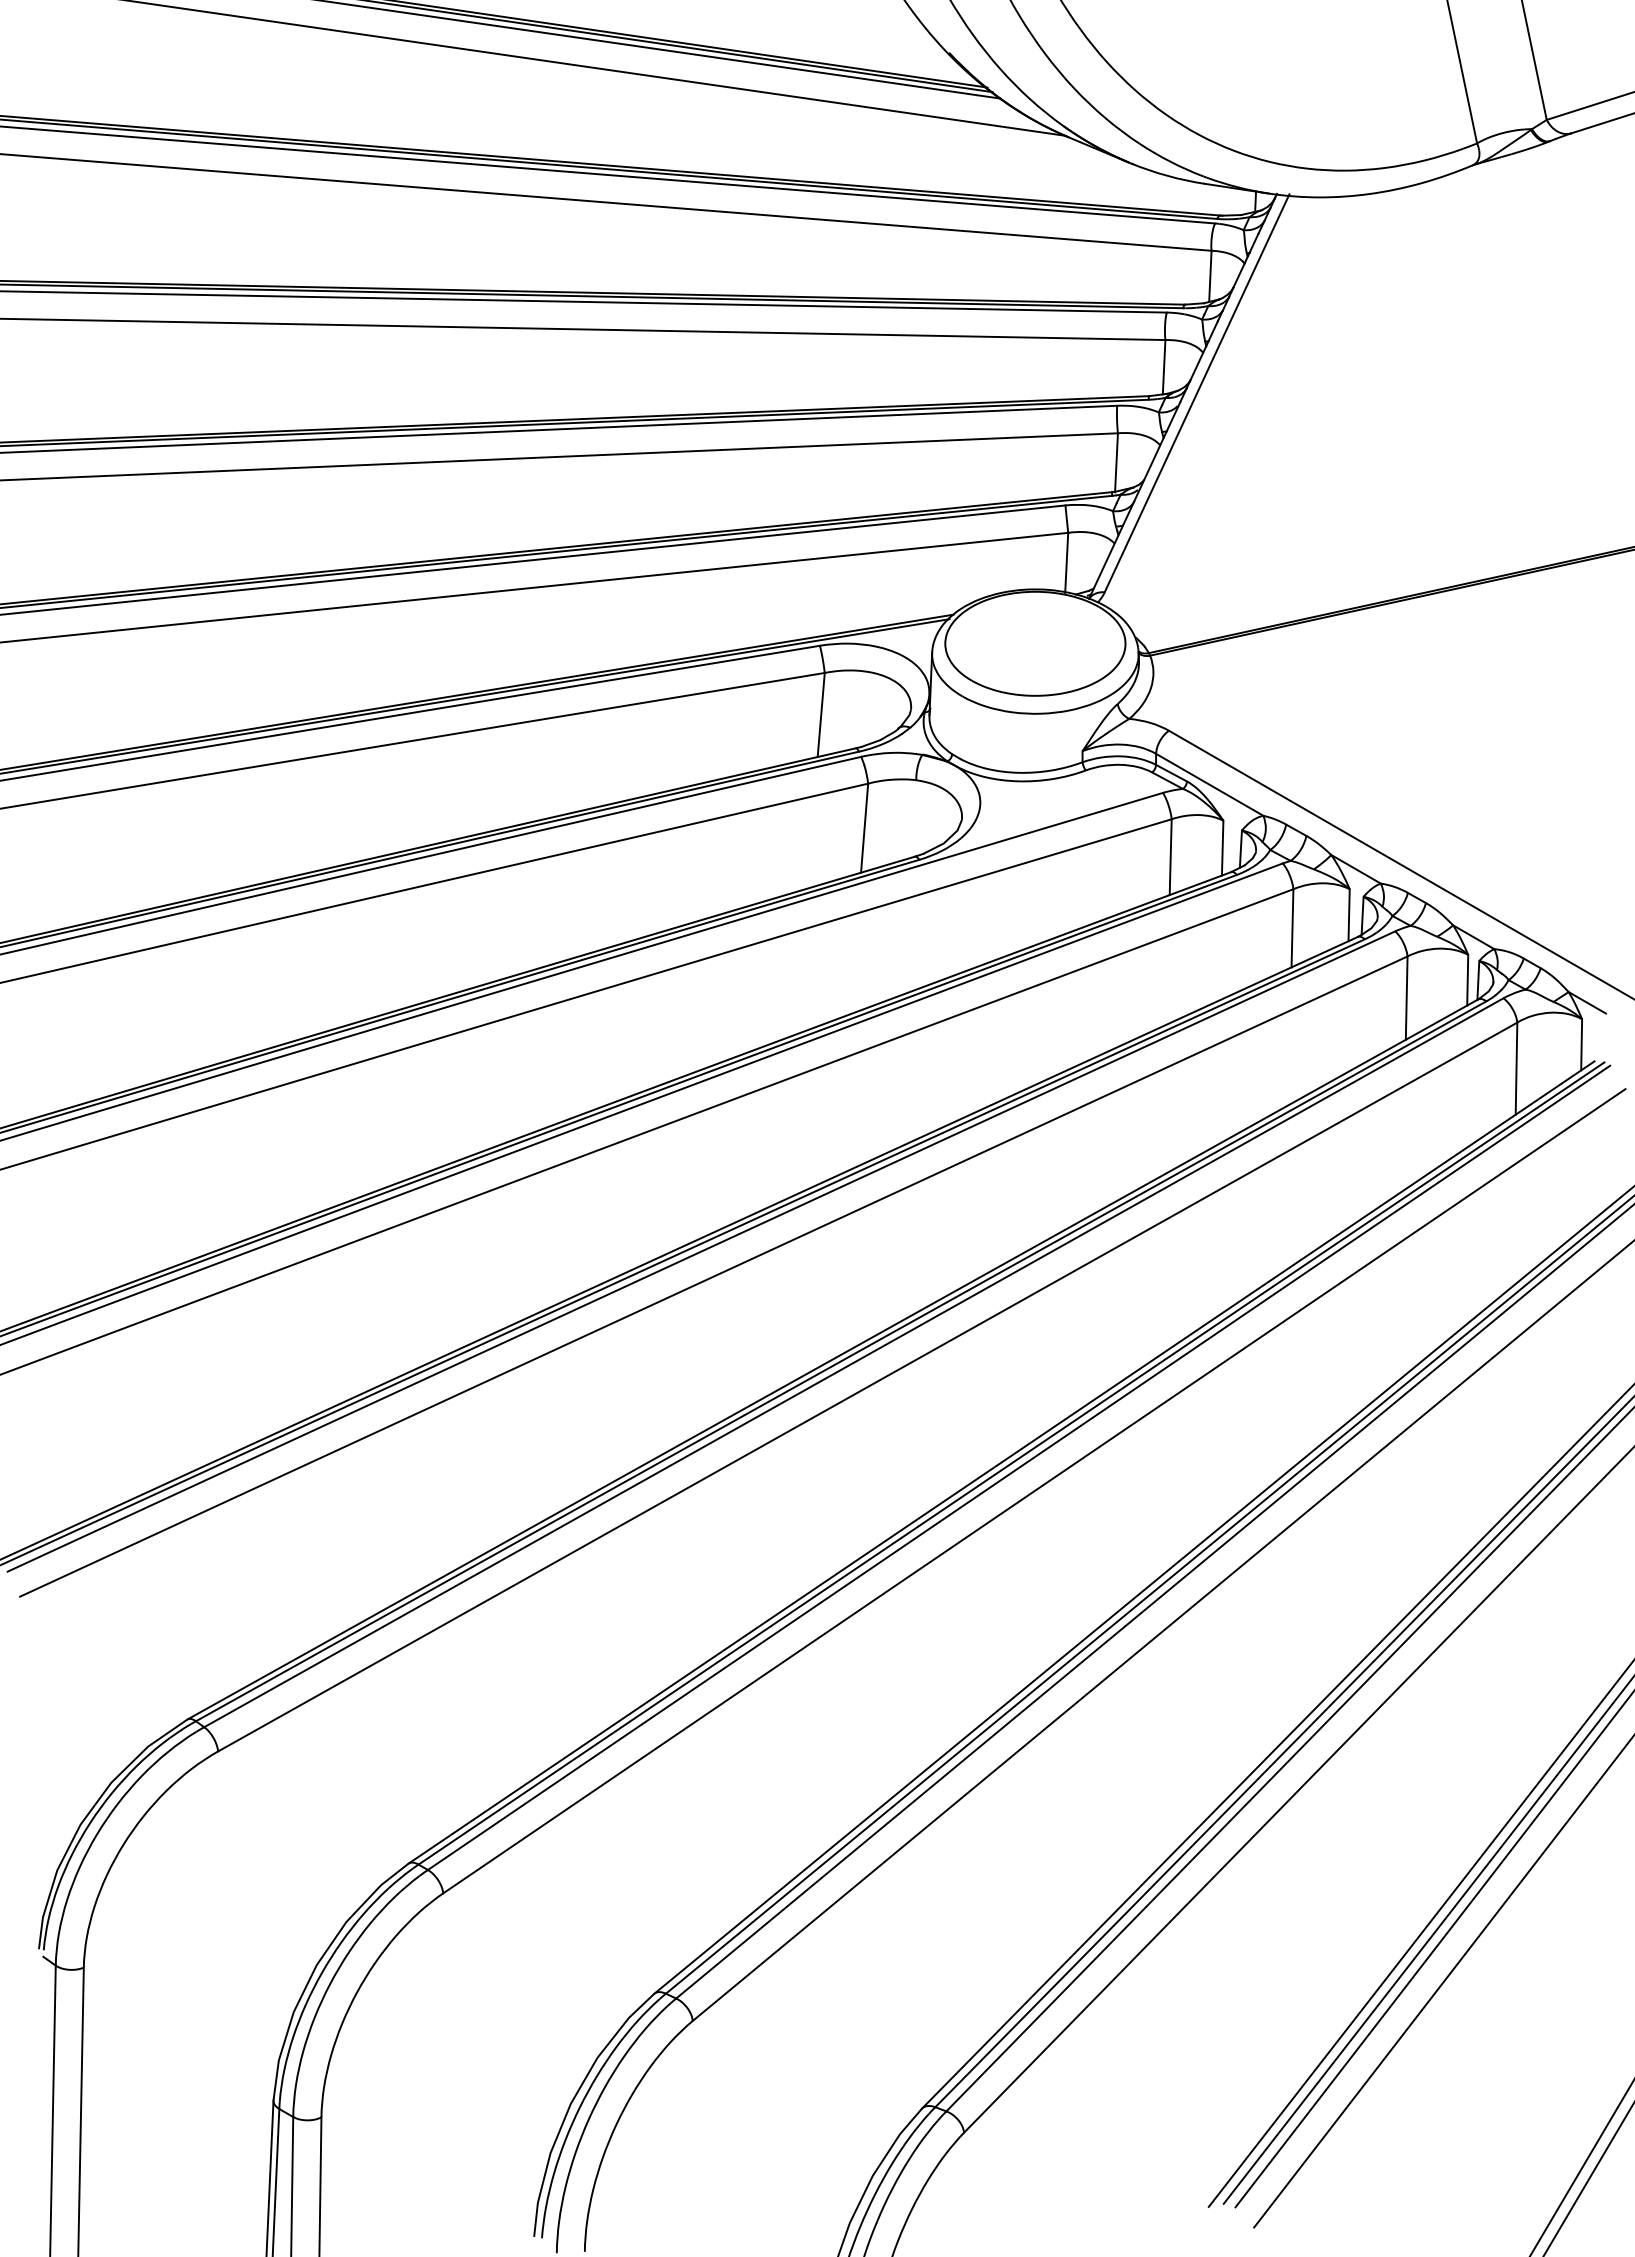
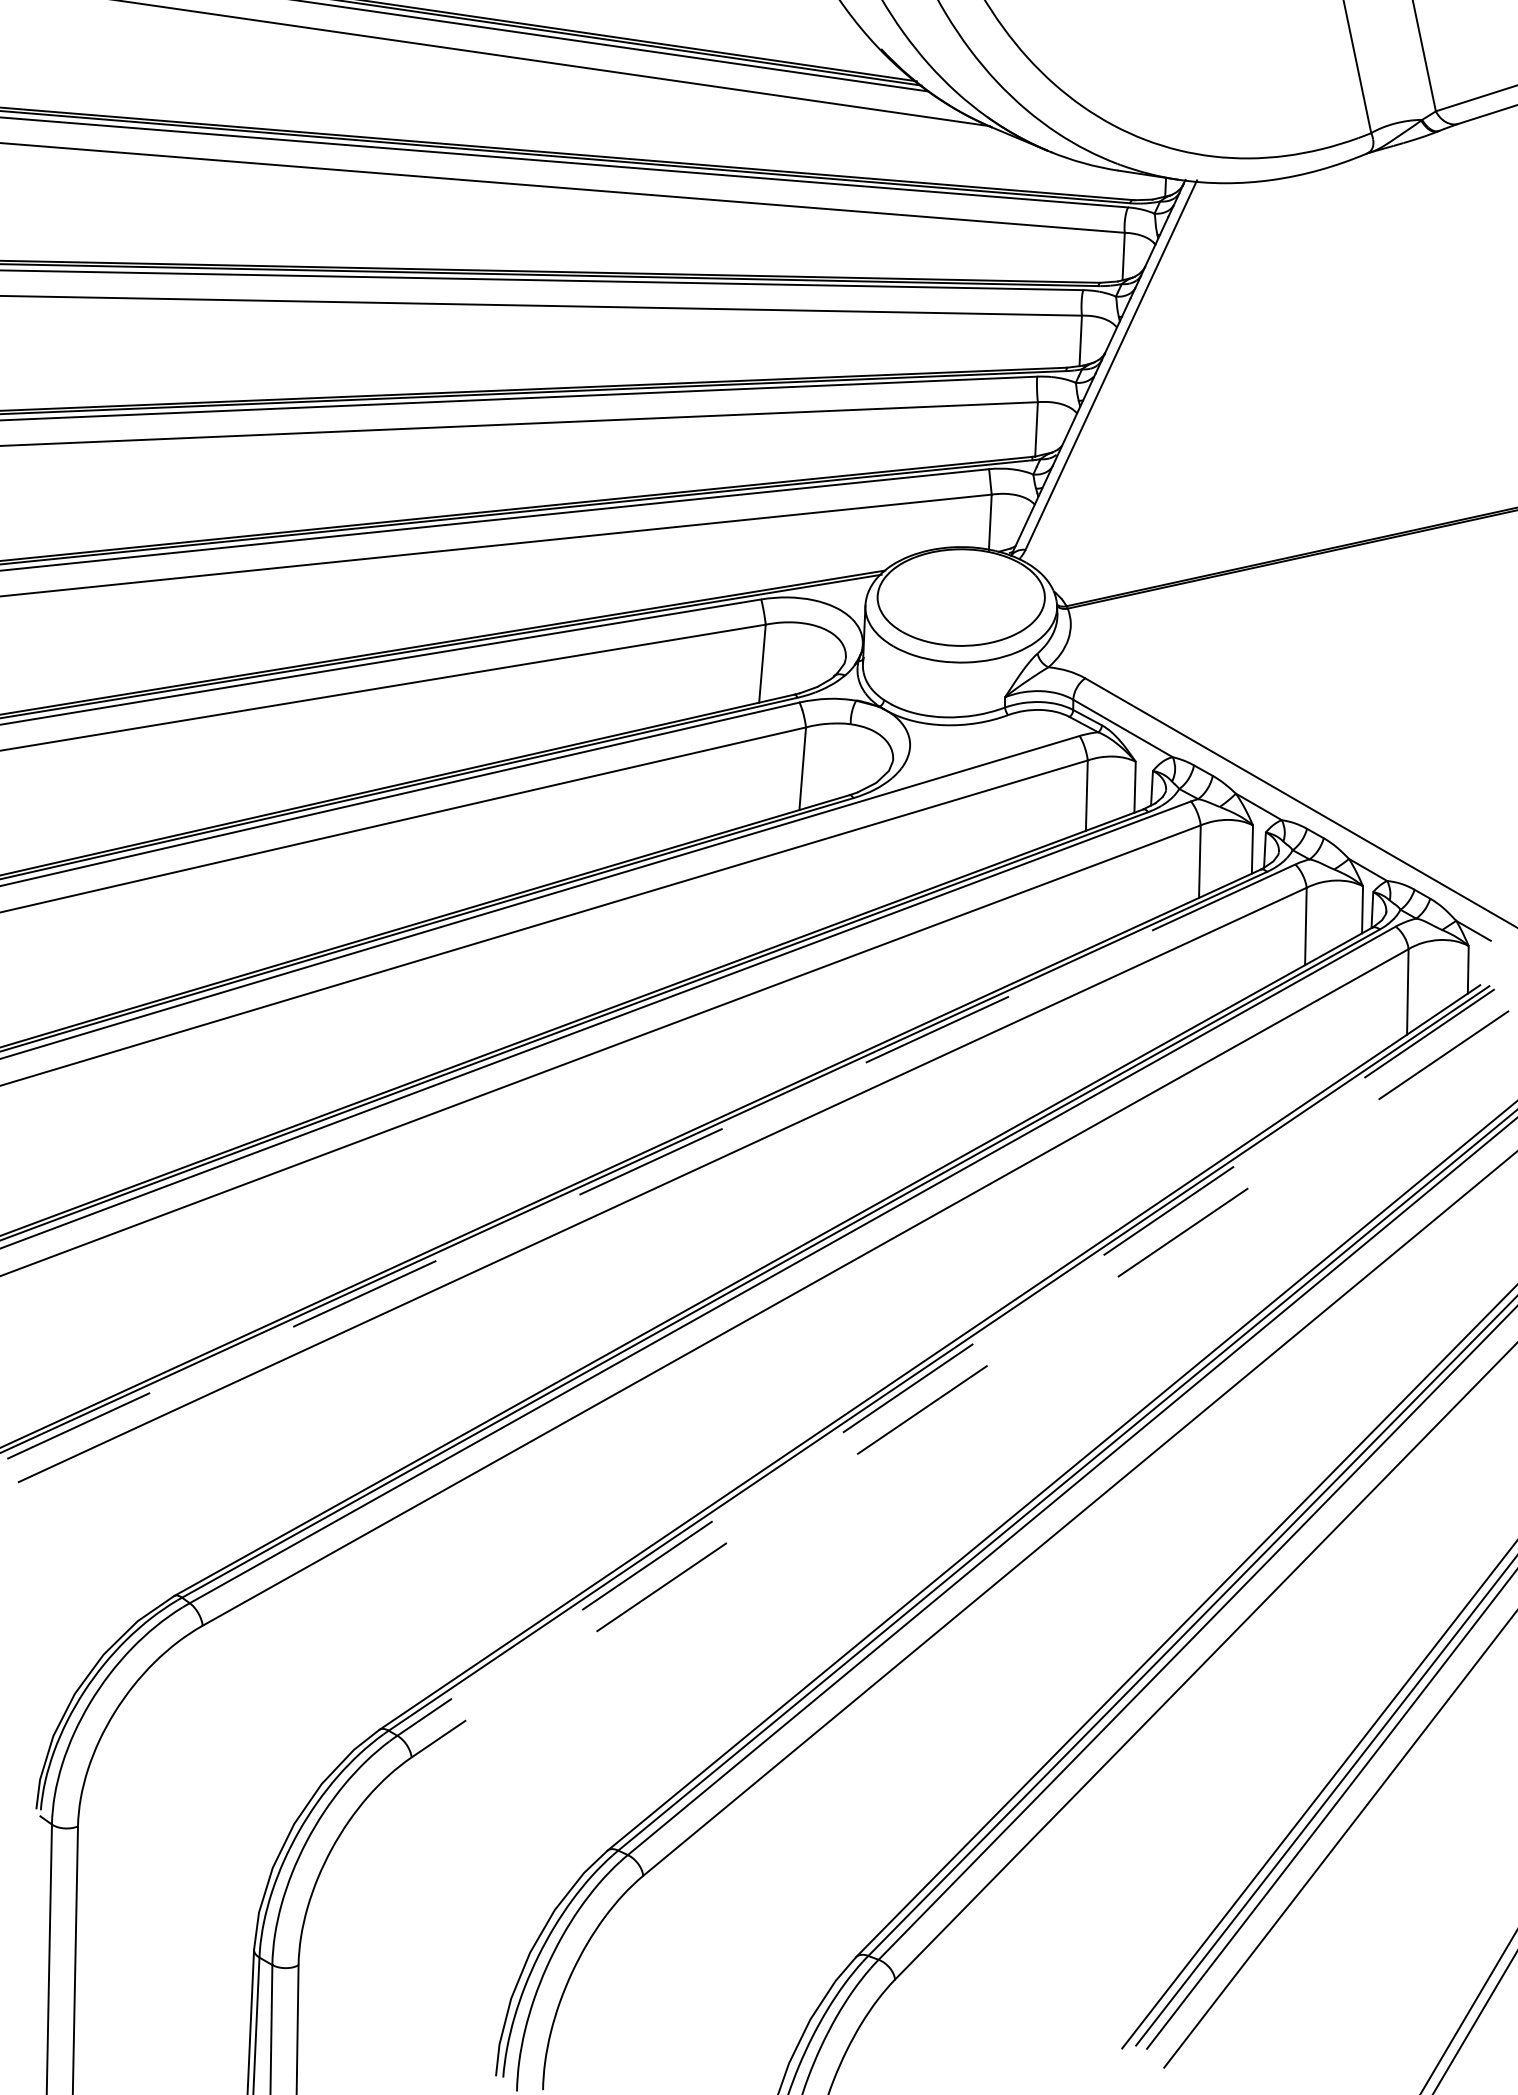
line: (701, 1251) -> (651, 1161), solid -> dashed
line: (1019, 1467) -> (946, 1362), solid -> dashed
line: (1034, 1491) -> (960, 1384), solid -> dashed

